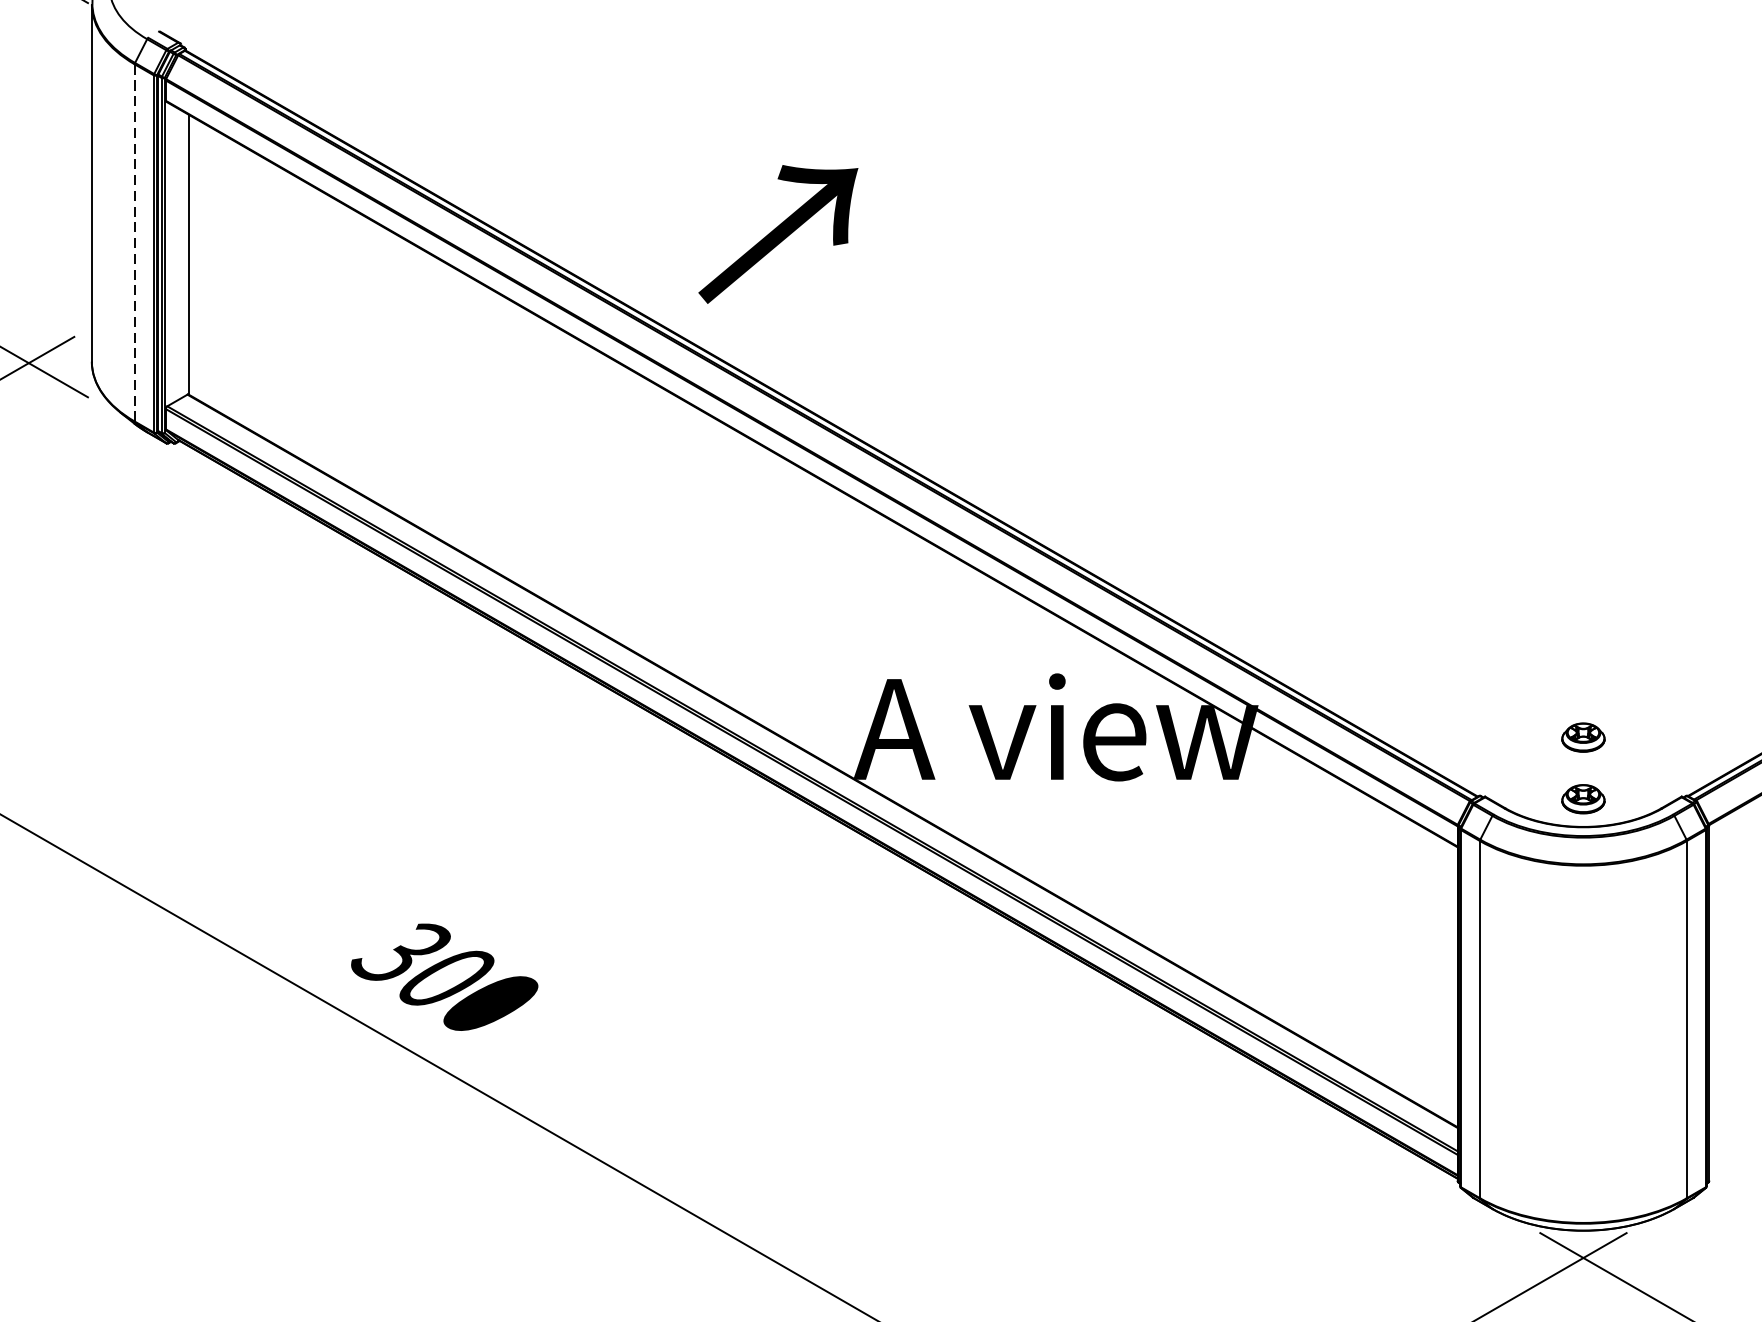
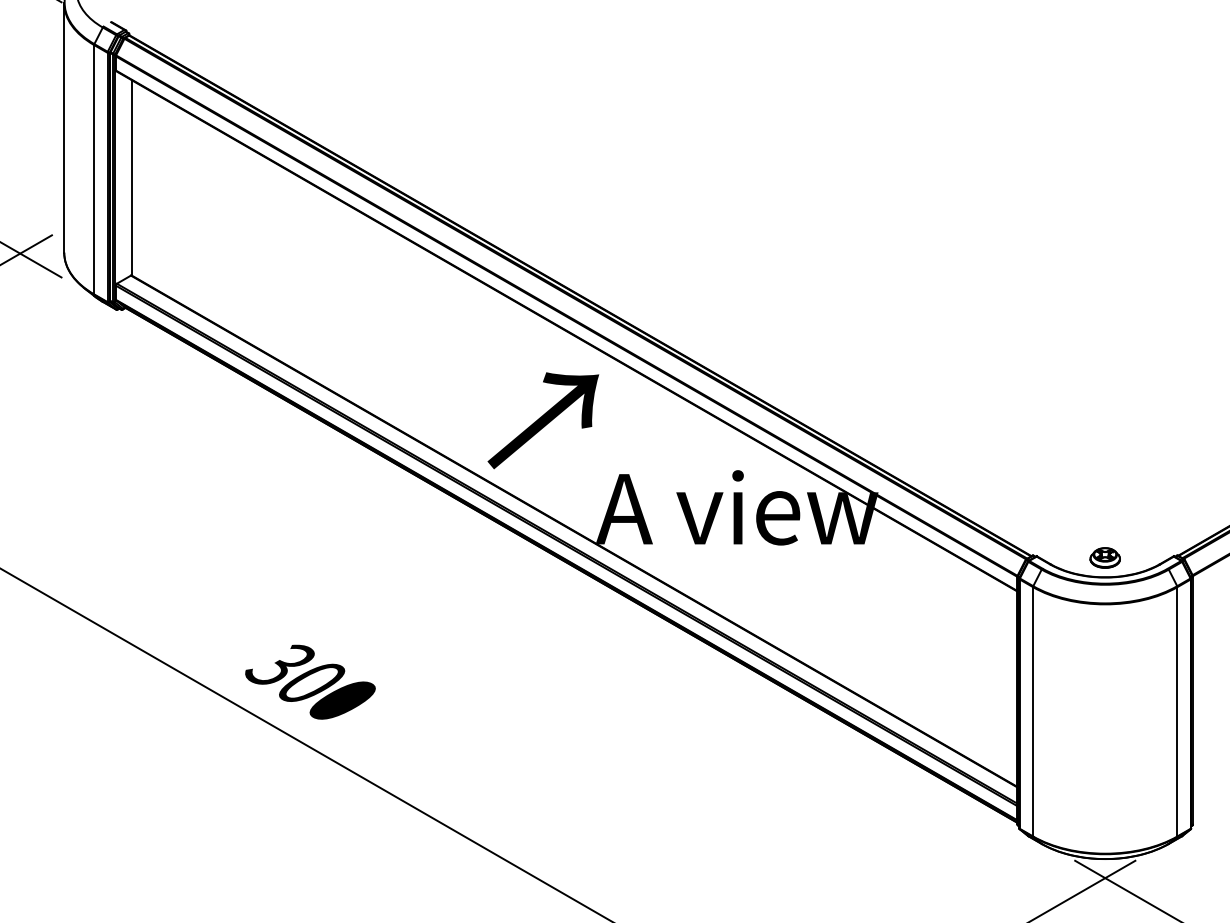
text: (778, 234) -> (543, 420), moved
line: (135, 242) -> (94, 169), dashed -> solid
part: (1582, 736) -> (1104, 514), removed

